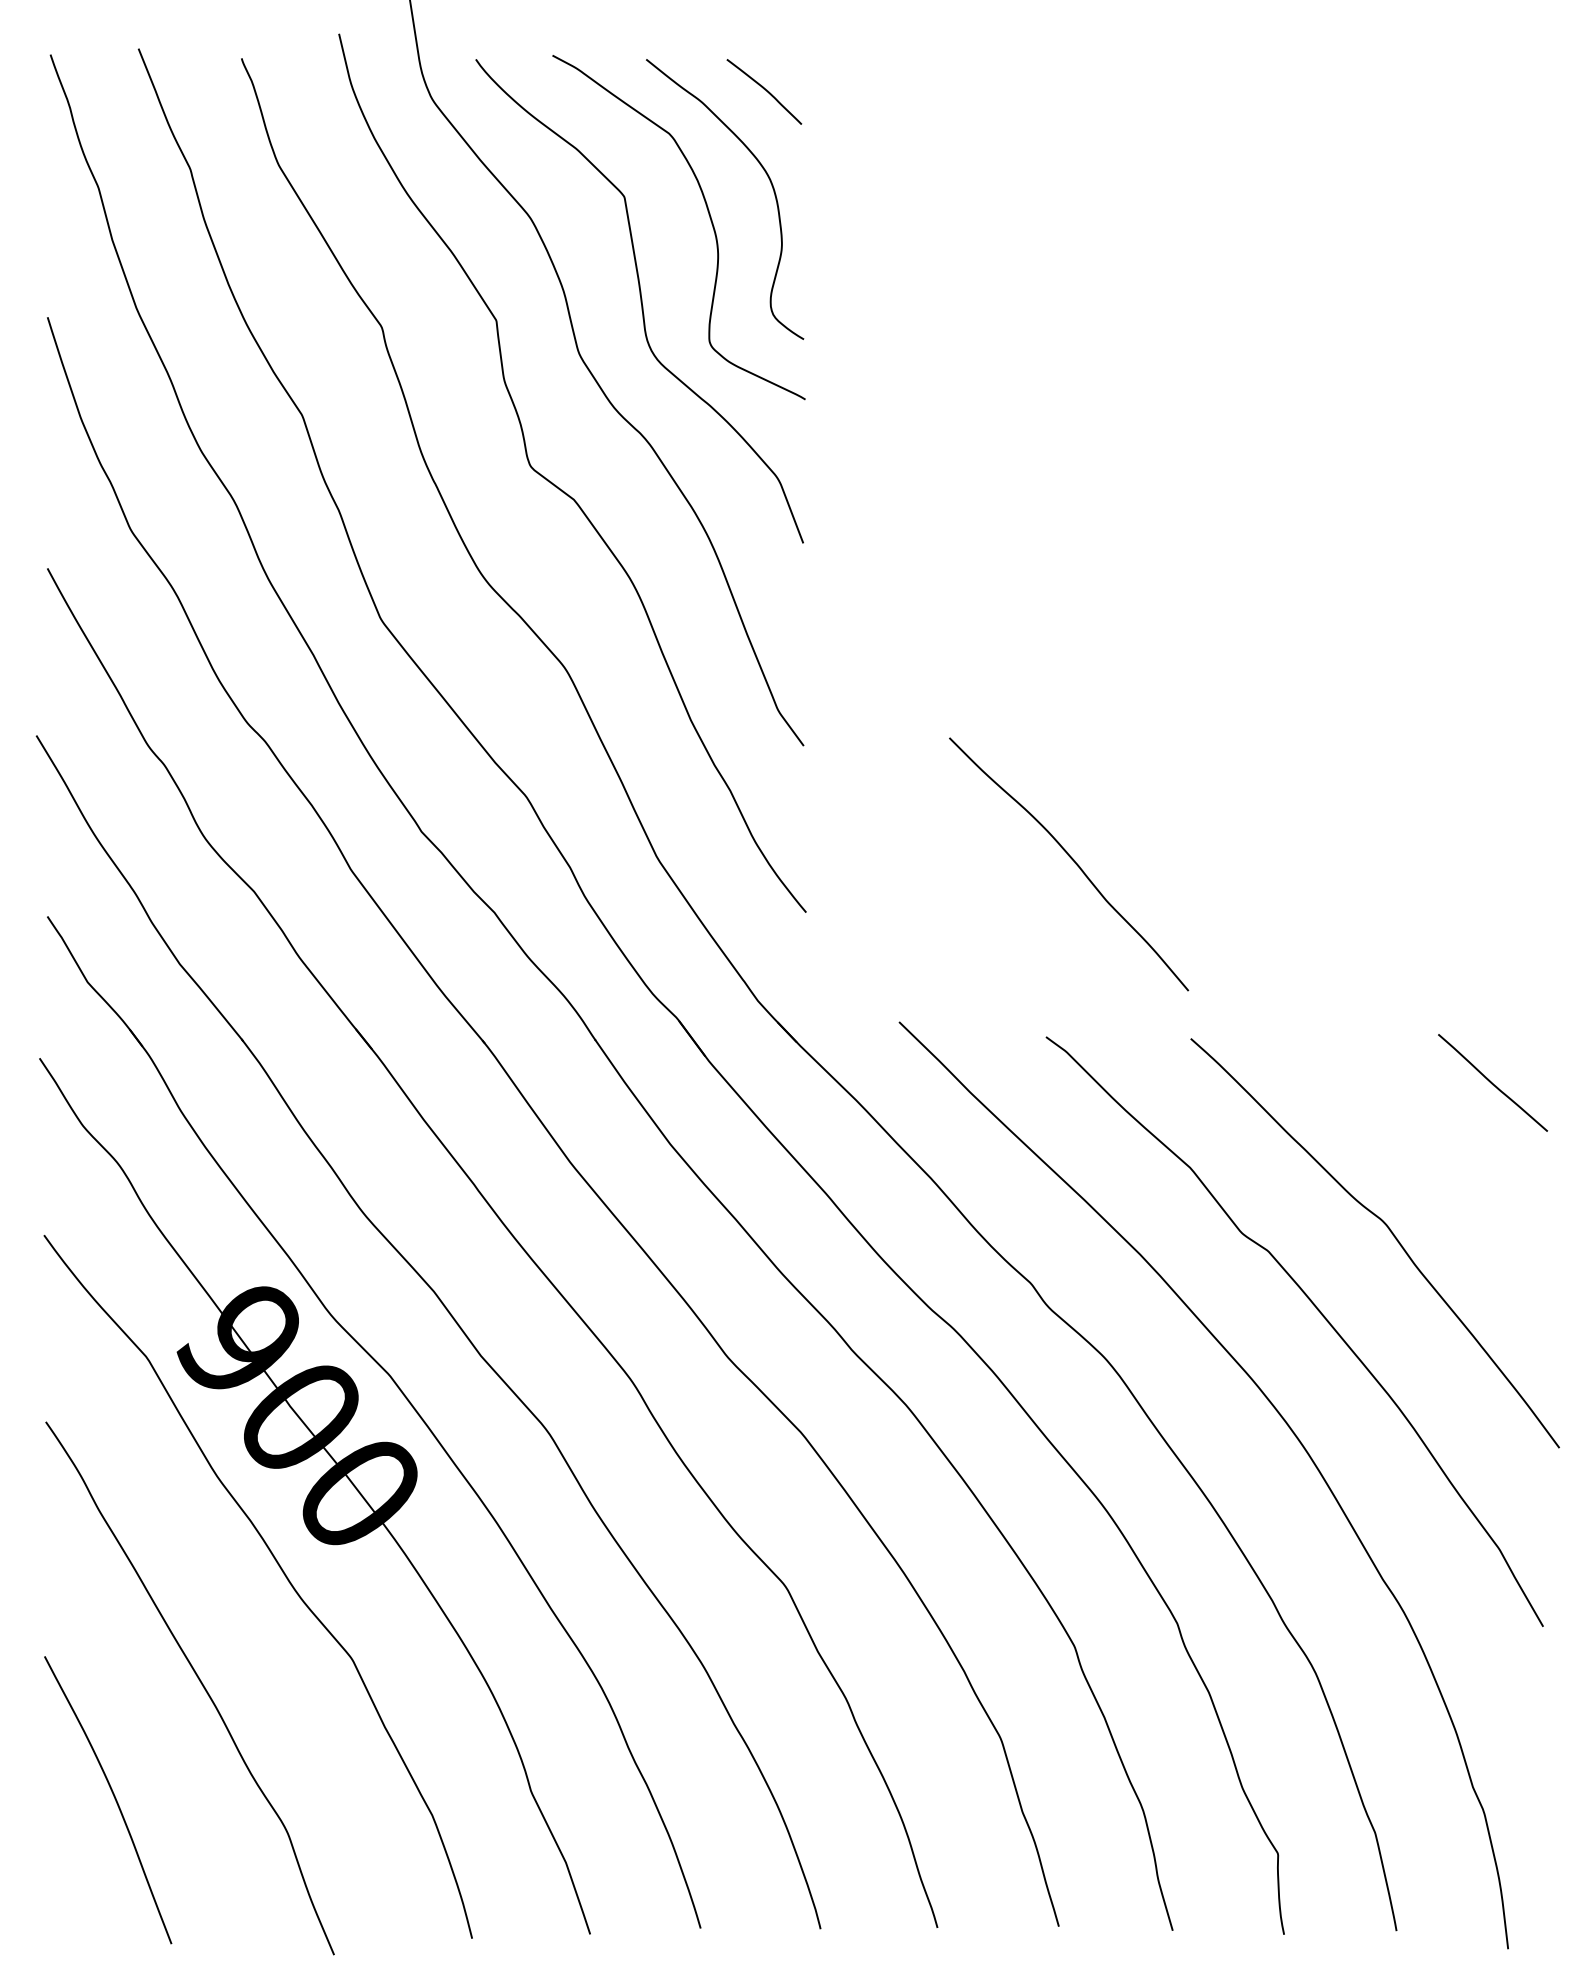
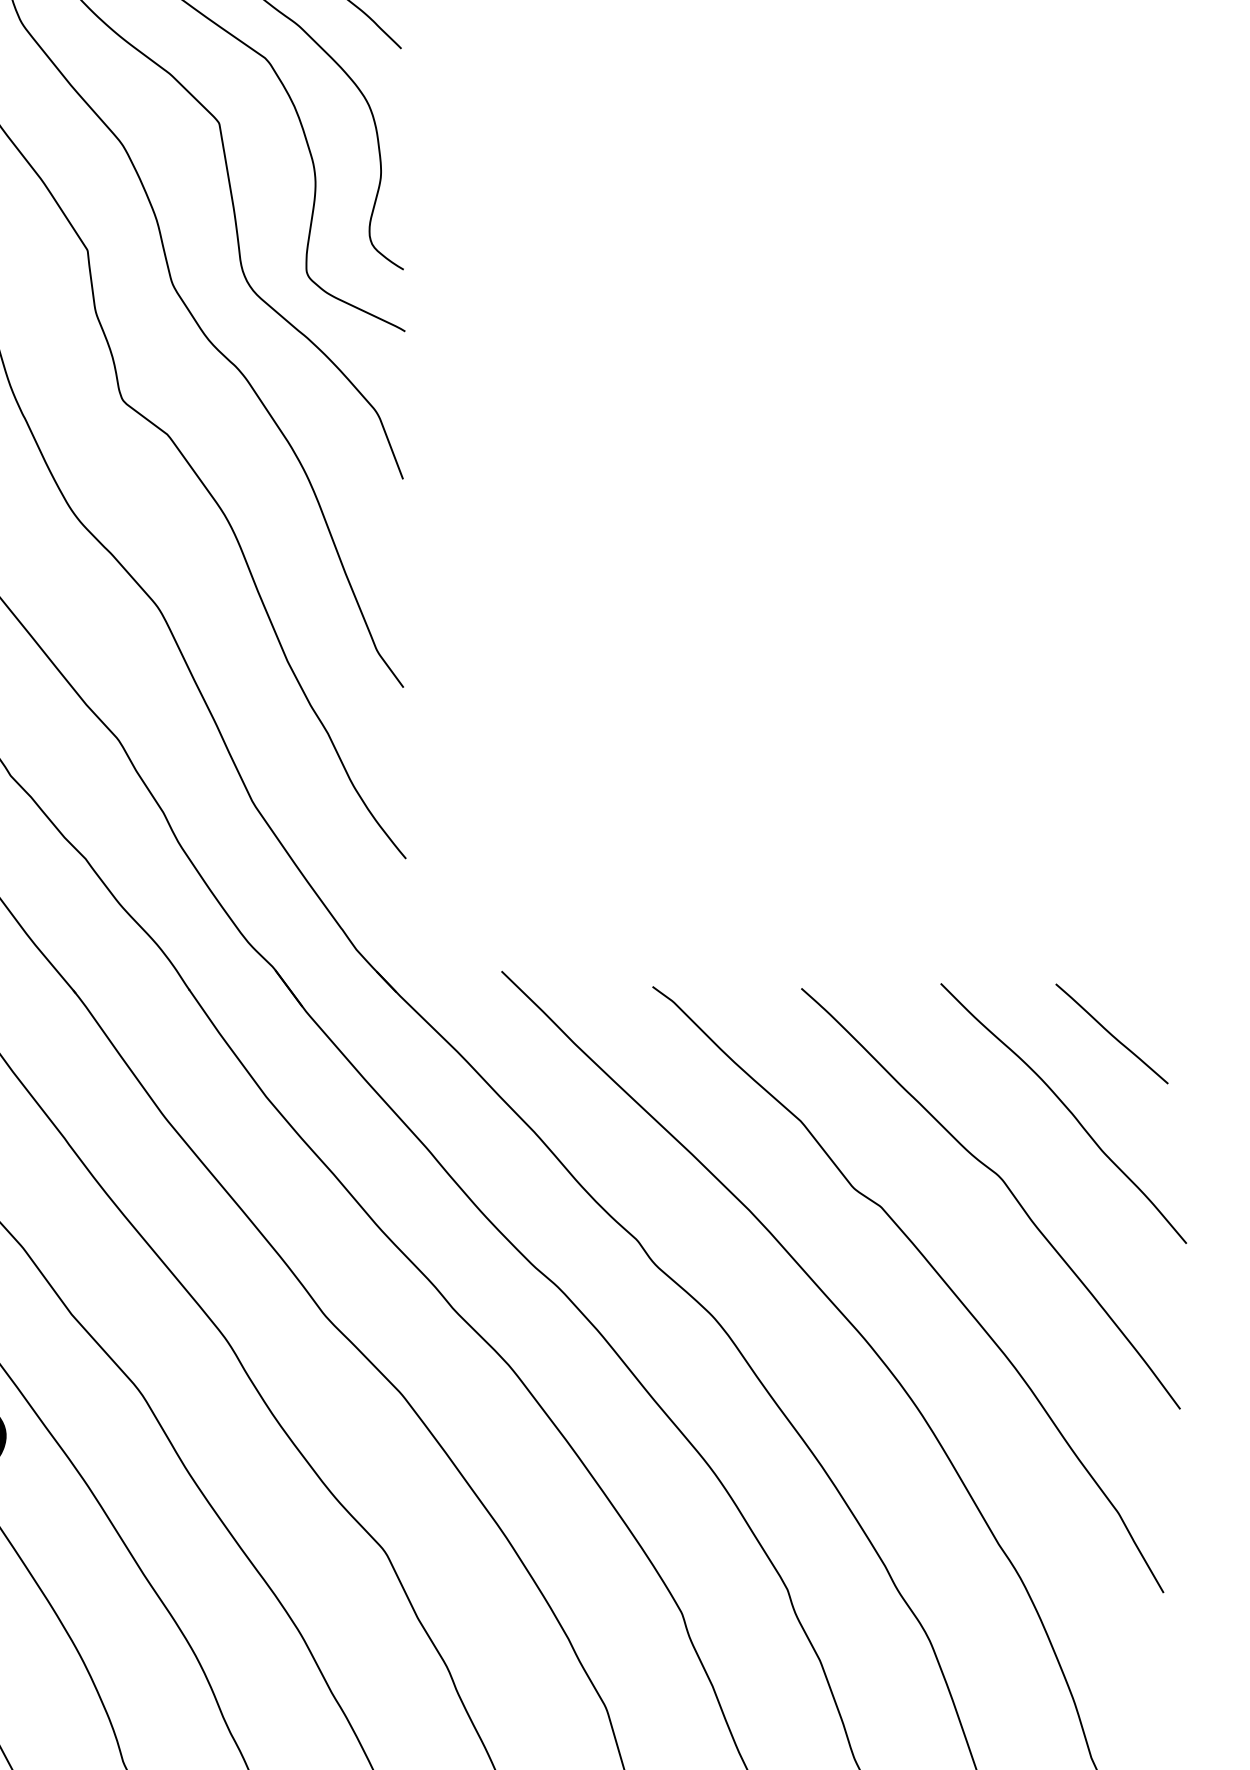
curve: (1072, 860) -> (1067, 1109), moved

